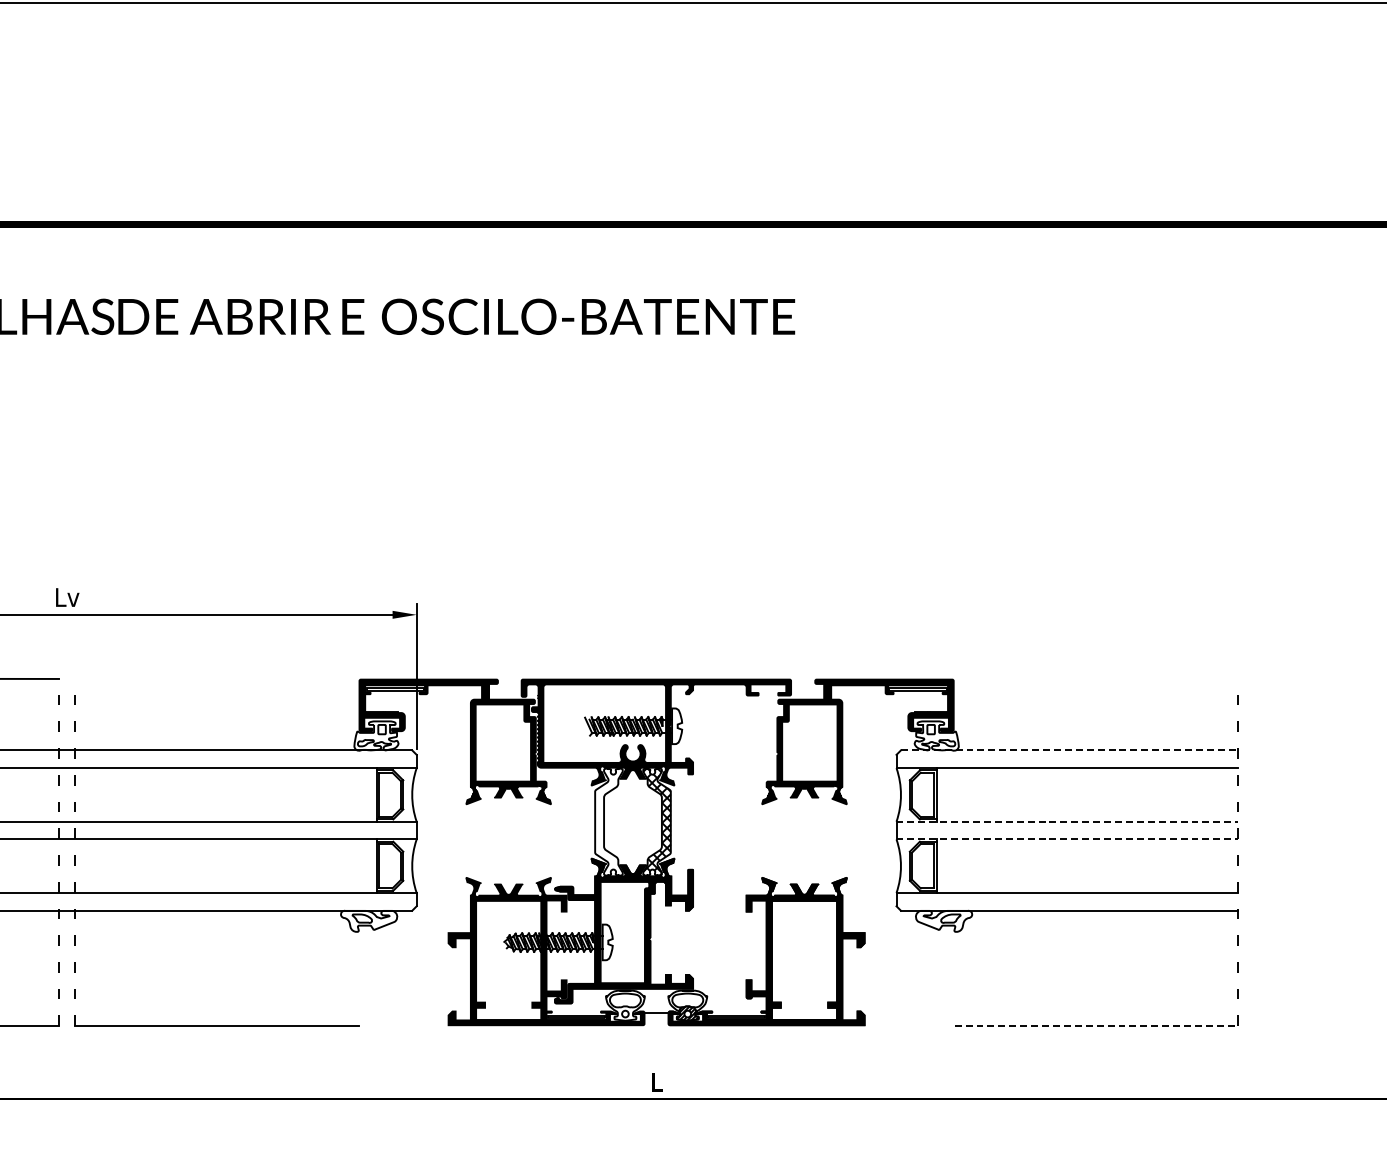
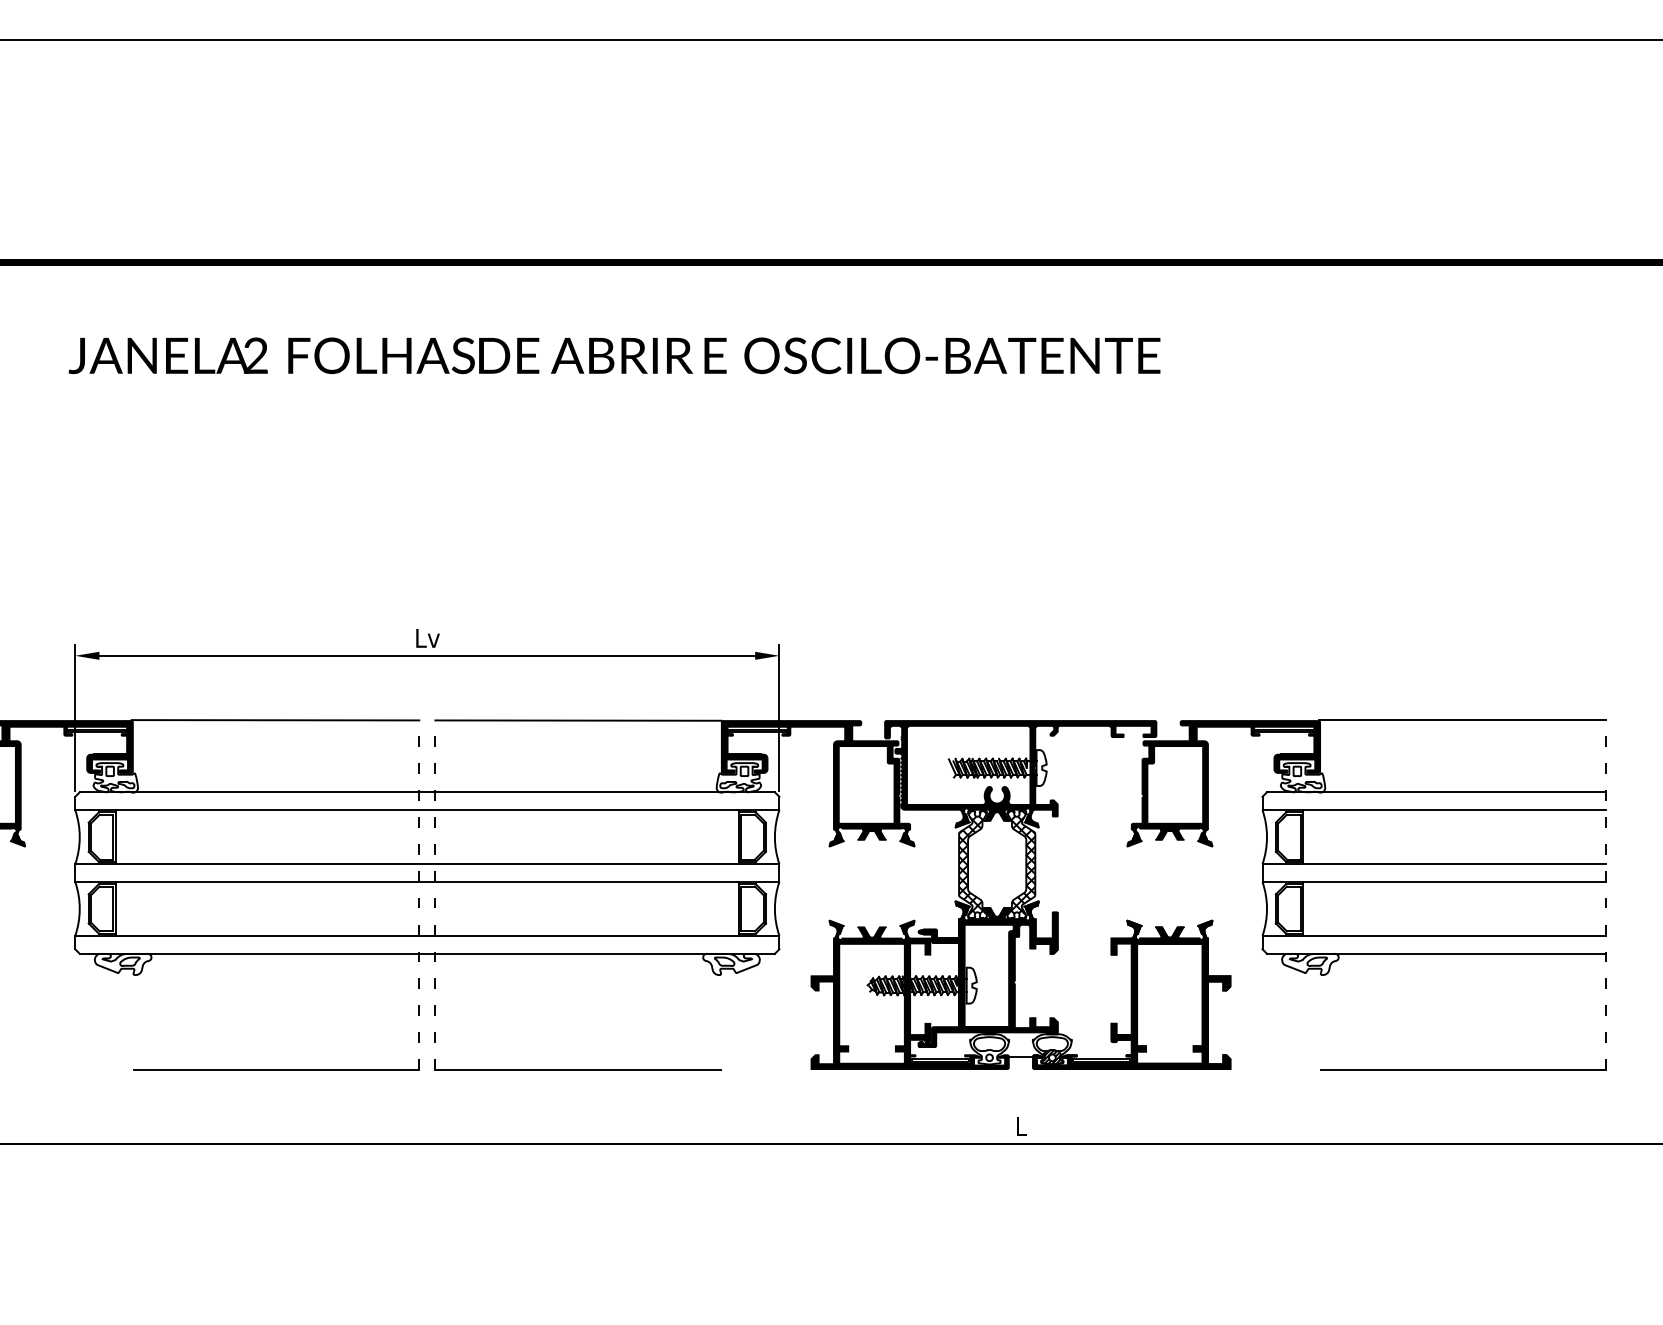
line: (217, 679) -> (578, 720), added
line: (1095, 679) -> (1462, 720), added
line: (1069, 750) -> (1436, 792), dashed -> solid
hatch: (608, 822) -> (972, 864), added
line: (1067, 822) -> (1434, 864), dashed -> solid
line: (1067, 839) -> (1434, 882), dashed -> solid
line: (1096, 1025) -> (1463, 1069), dashed -> solid

